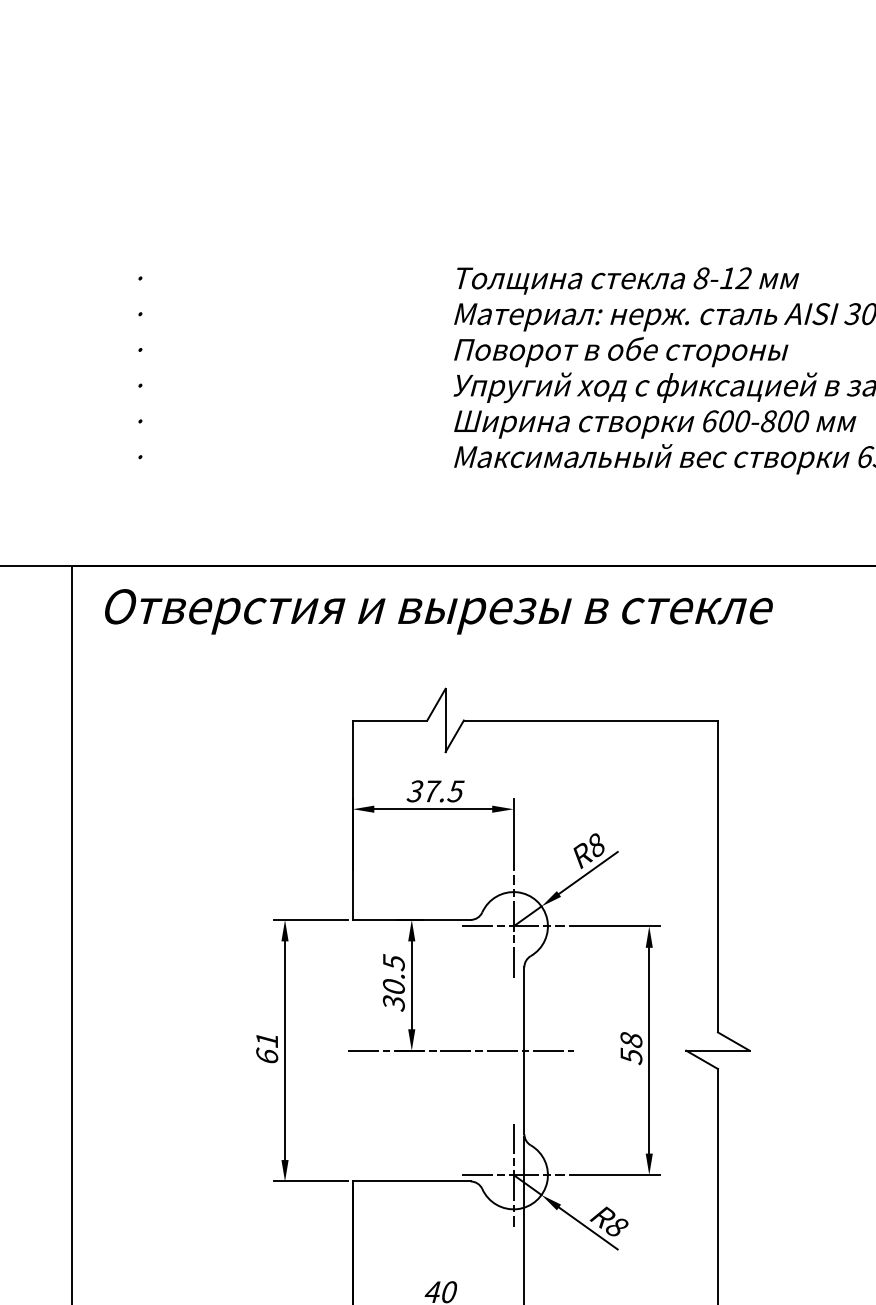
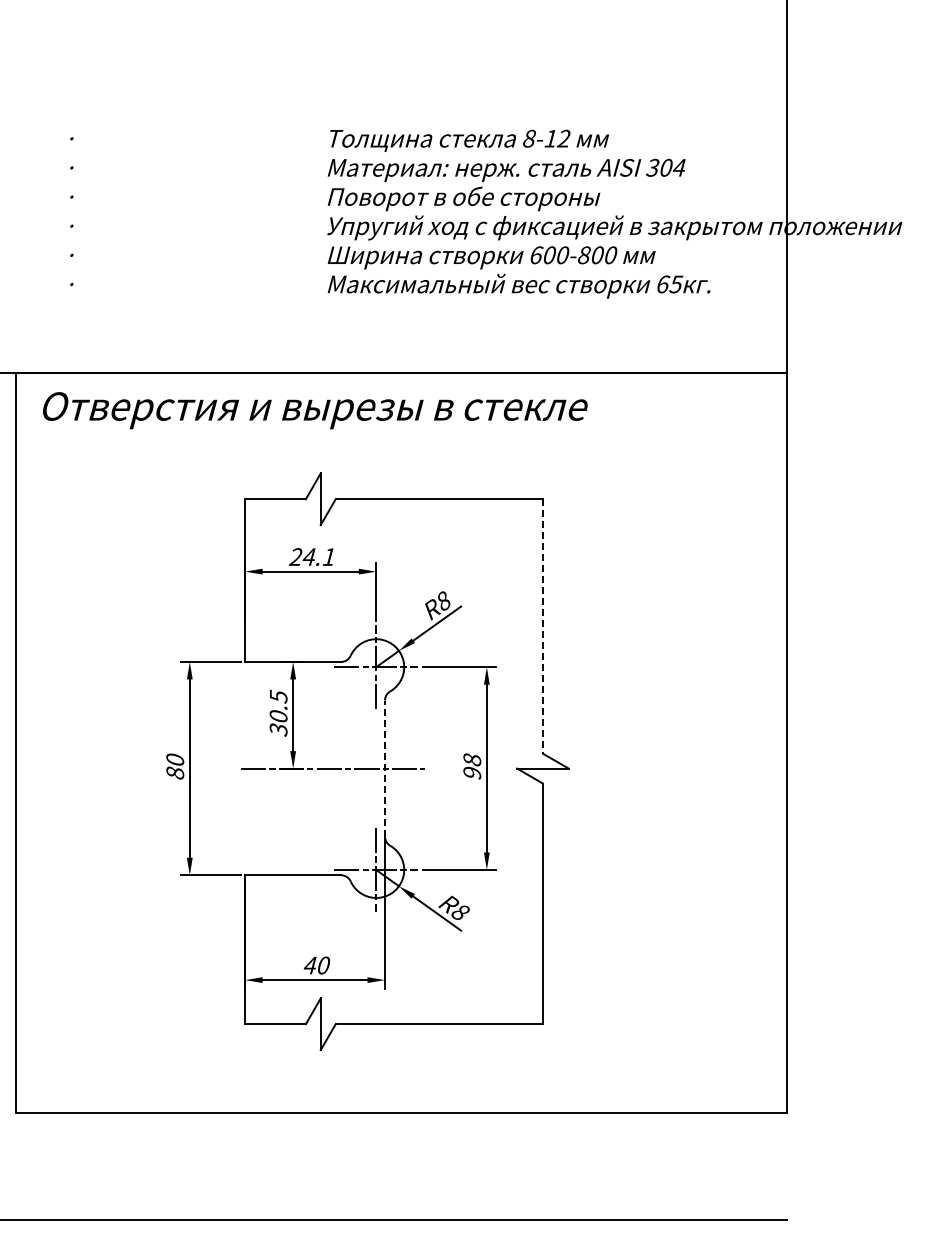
text: (435, 791) -> (312, 557), 37.5 -> 24.1
line: (717, 877) -> (542, 627), solid -> dashed
text: (267, 1048) -> (175, 766), 61 -> 80
line: (524, 1050) -> (385, 768), solid -> dashed
text: (631, 1056) -> (472, 773), 58 -> 98

